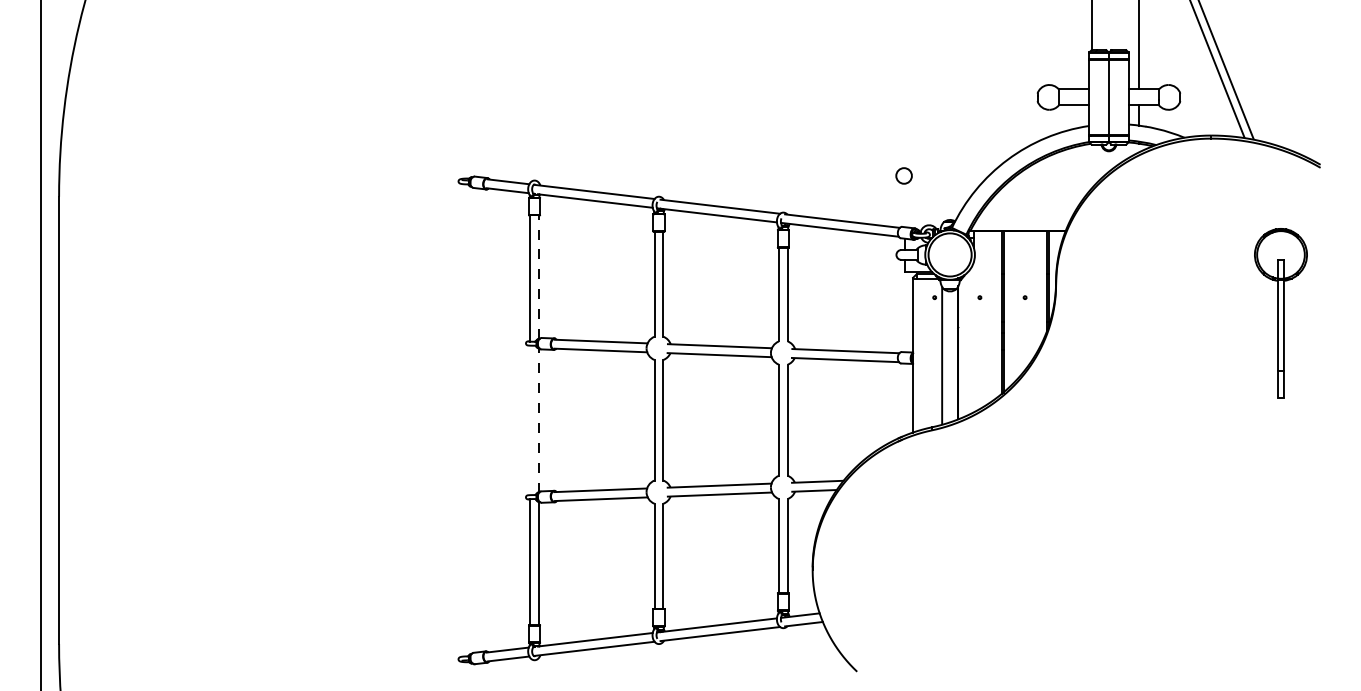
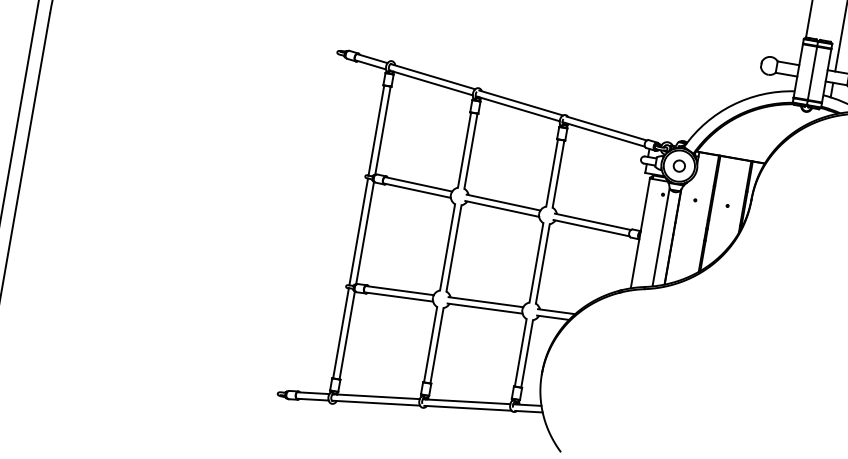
circle: (903, 175) -> (678, 165), moved
line: (539, 277) -> (383, 131), dashed -> solid
line: (539, 419) -> (365, 232), dashed -> solid
line: (530, 420) -> (358, 232), added

